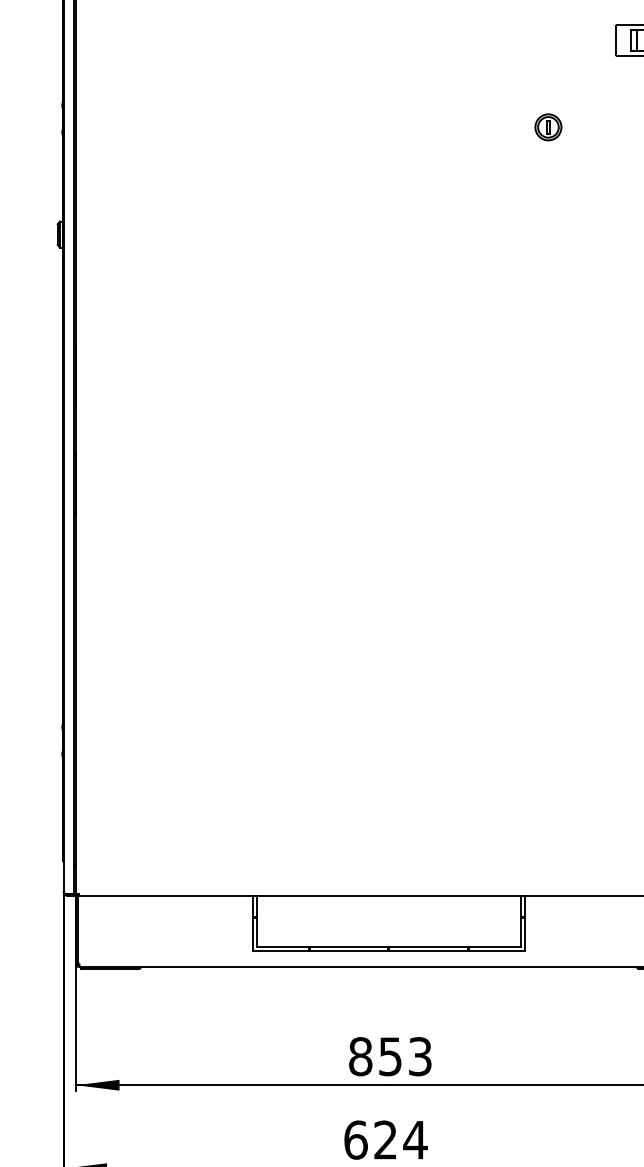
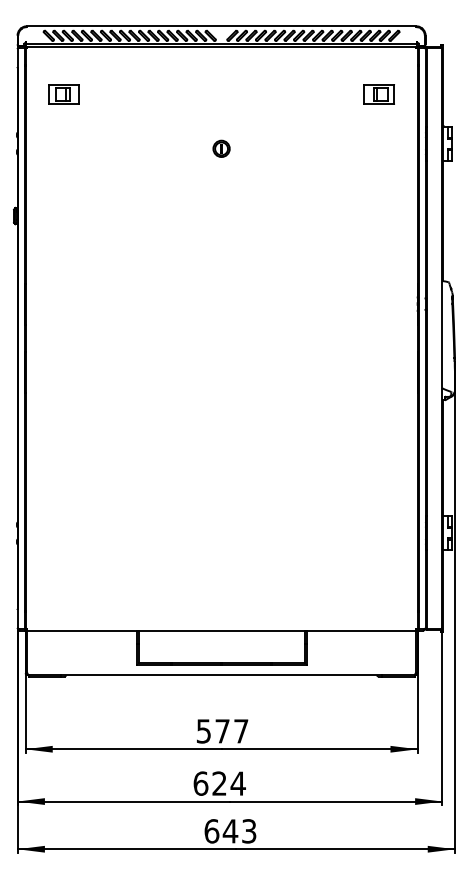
part: (136, 40) -> (63, 94), added
part: (548, 126) -> (221, 148), moved
text: (390, 1056) -> (222, 731), 853 -> 577

